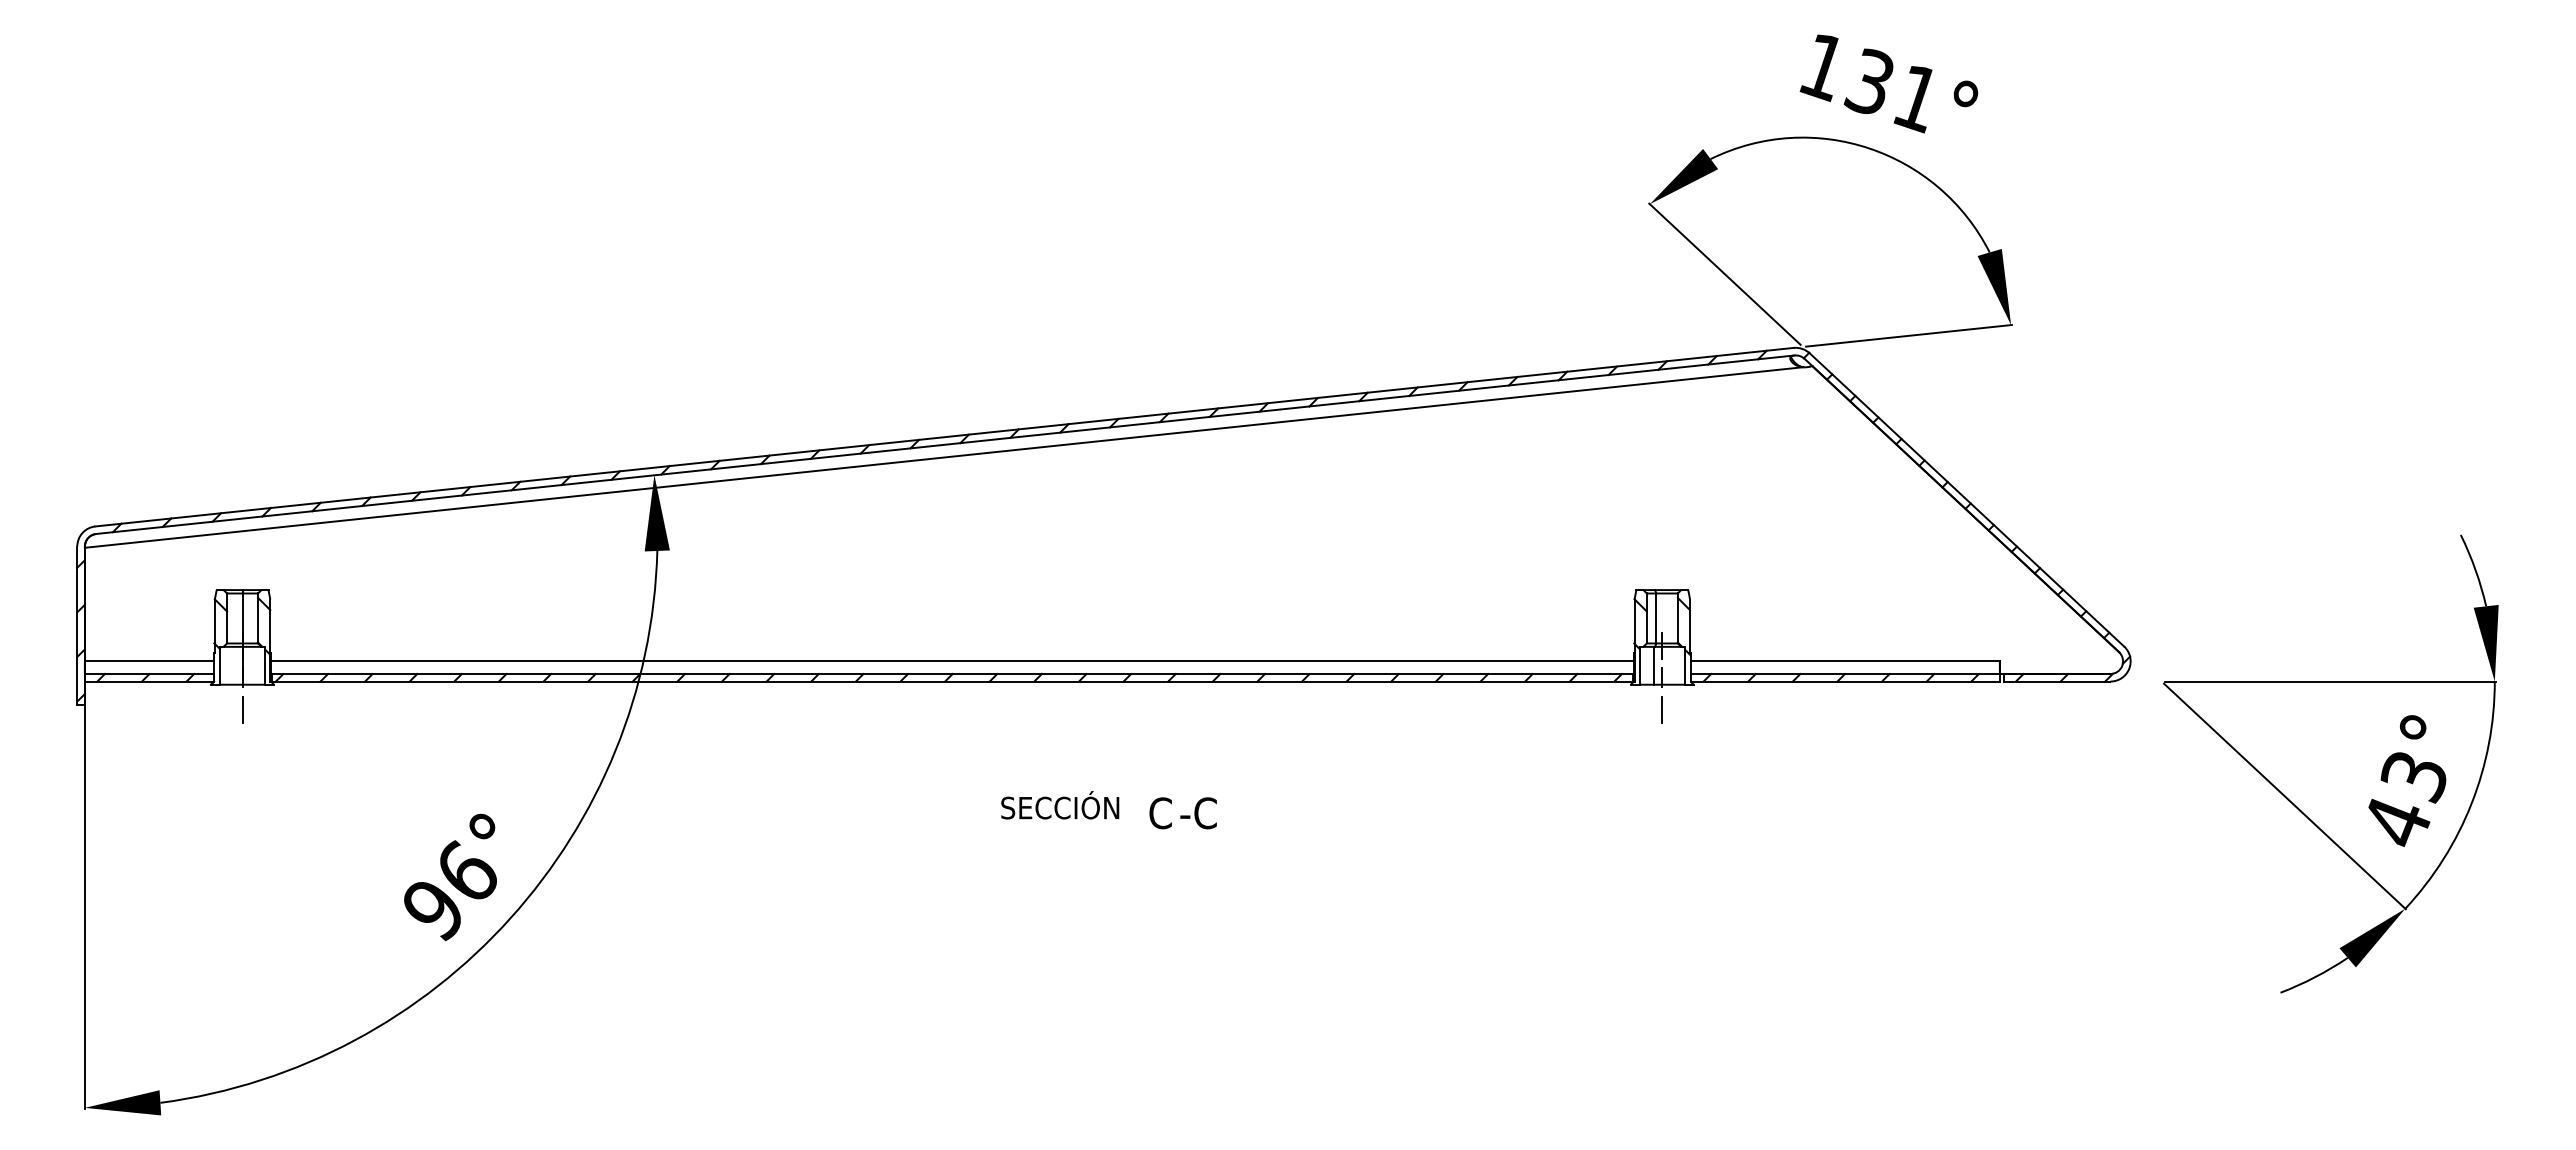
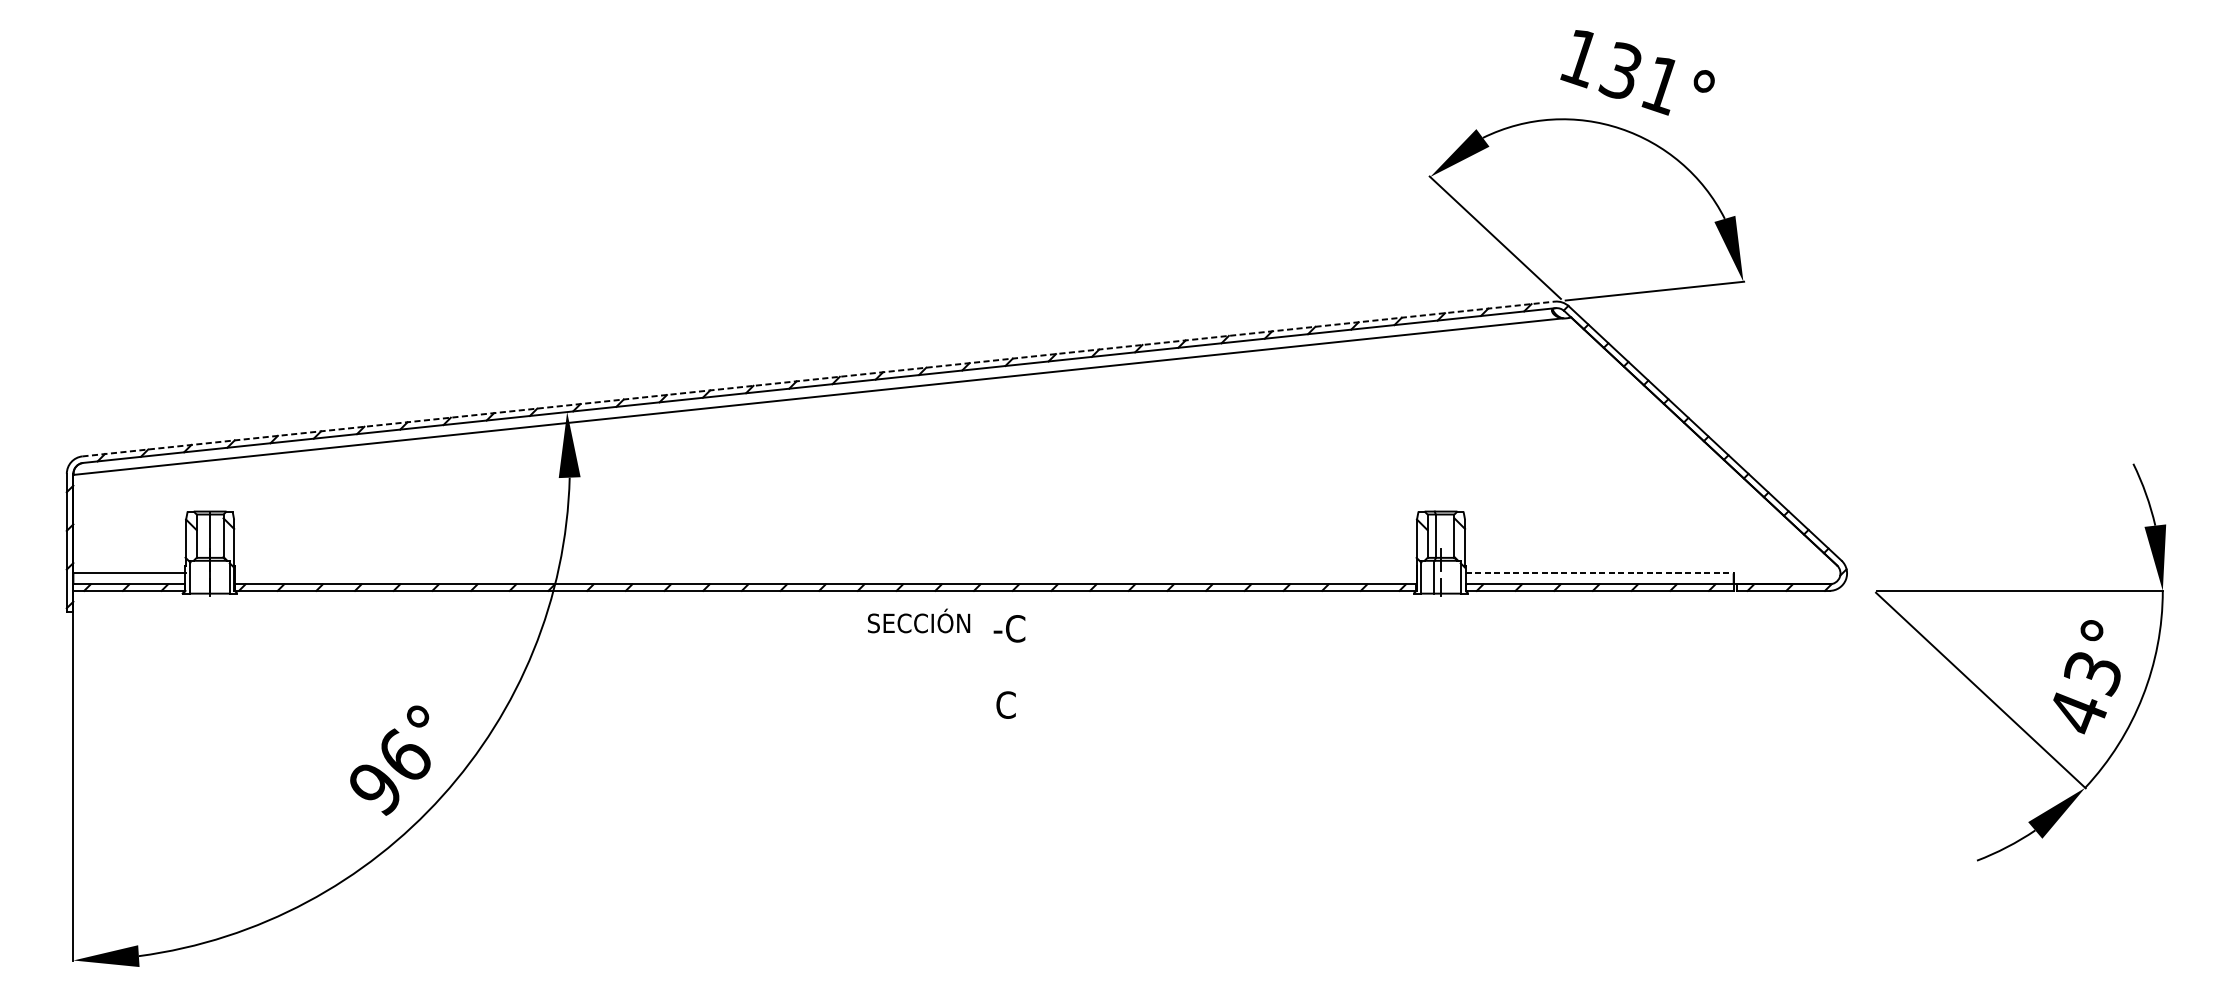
line: (944, 437) -> (818, 379), solid -> dashed
line: (952, 661) -> (825, 573), removed
line: (1845, 661) -> (1599, 573), solid -> dashed
line: (242, 709) -> (210, 615), removed
line: (1662, 709) -> (1441, 615), removed
text: (1060, 805) -> (919, 621), moved
text: (1198, 813) -> (1009, 628), moved

